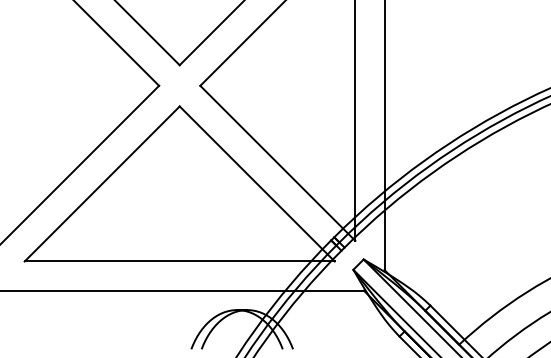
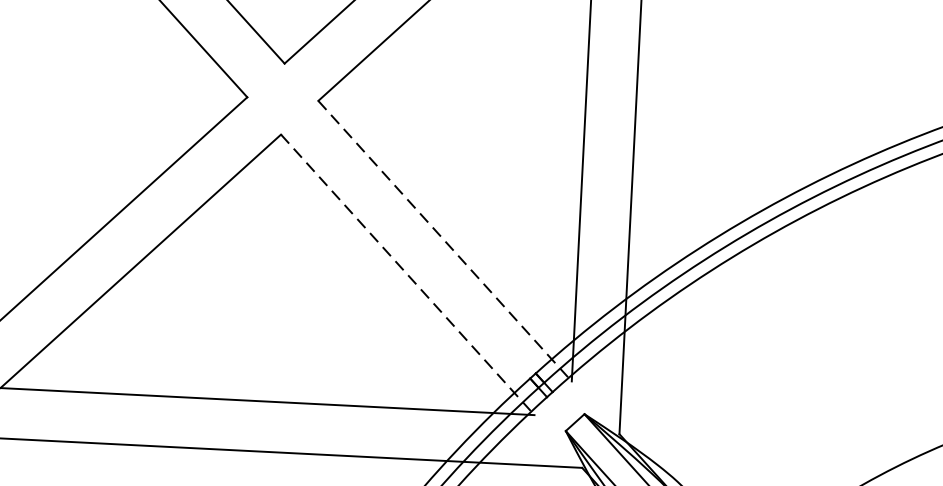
line: (277, 163) -> (444, 241), solid -> dashed
line: (257, 183) -> (408, 274), solid -> dashed

